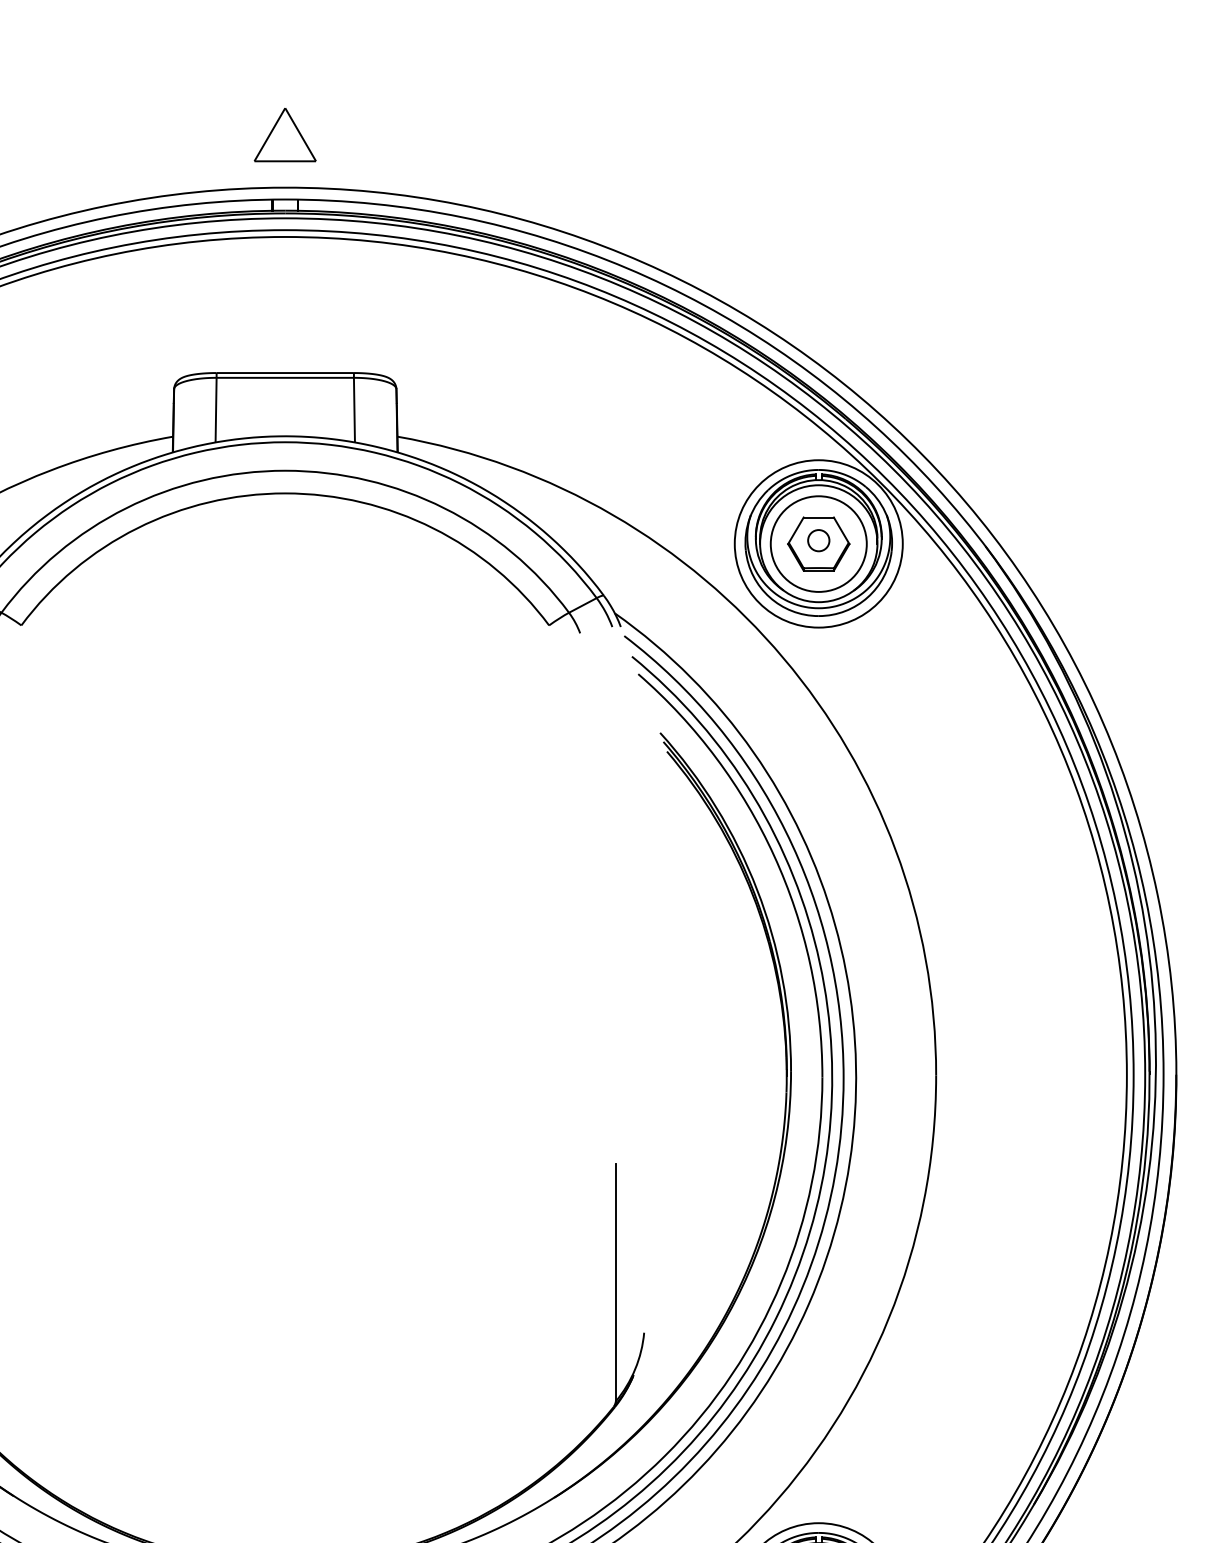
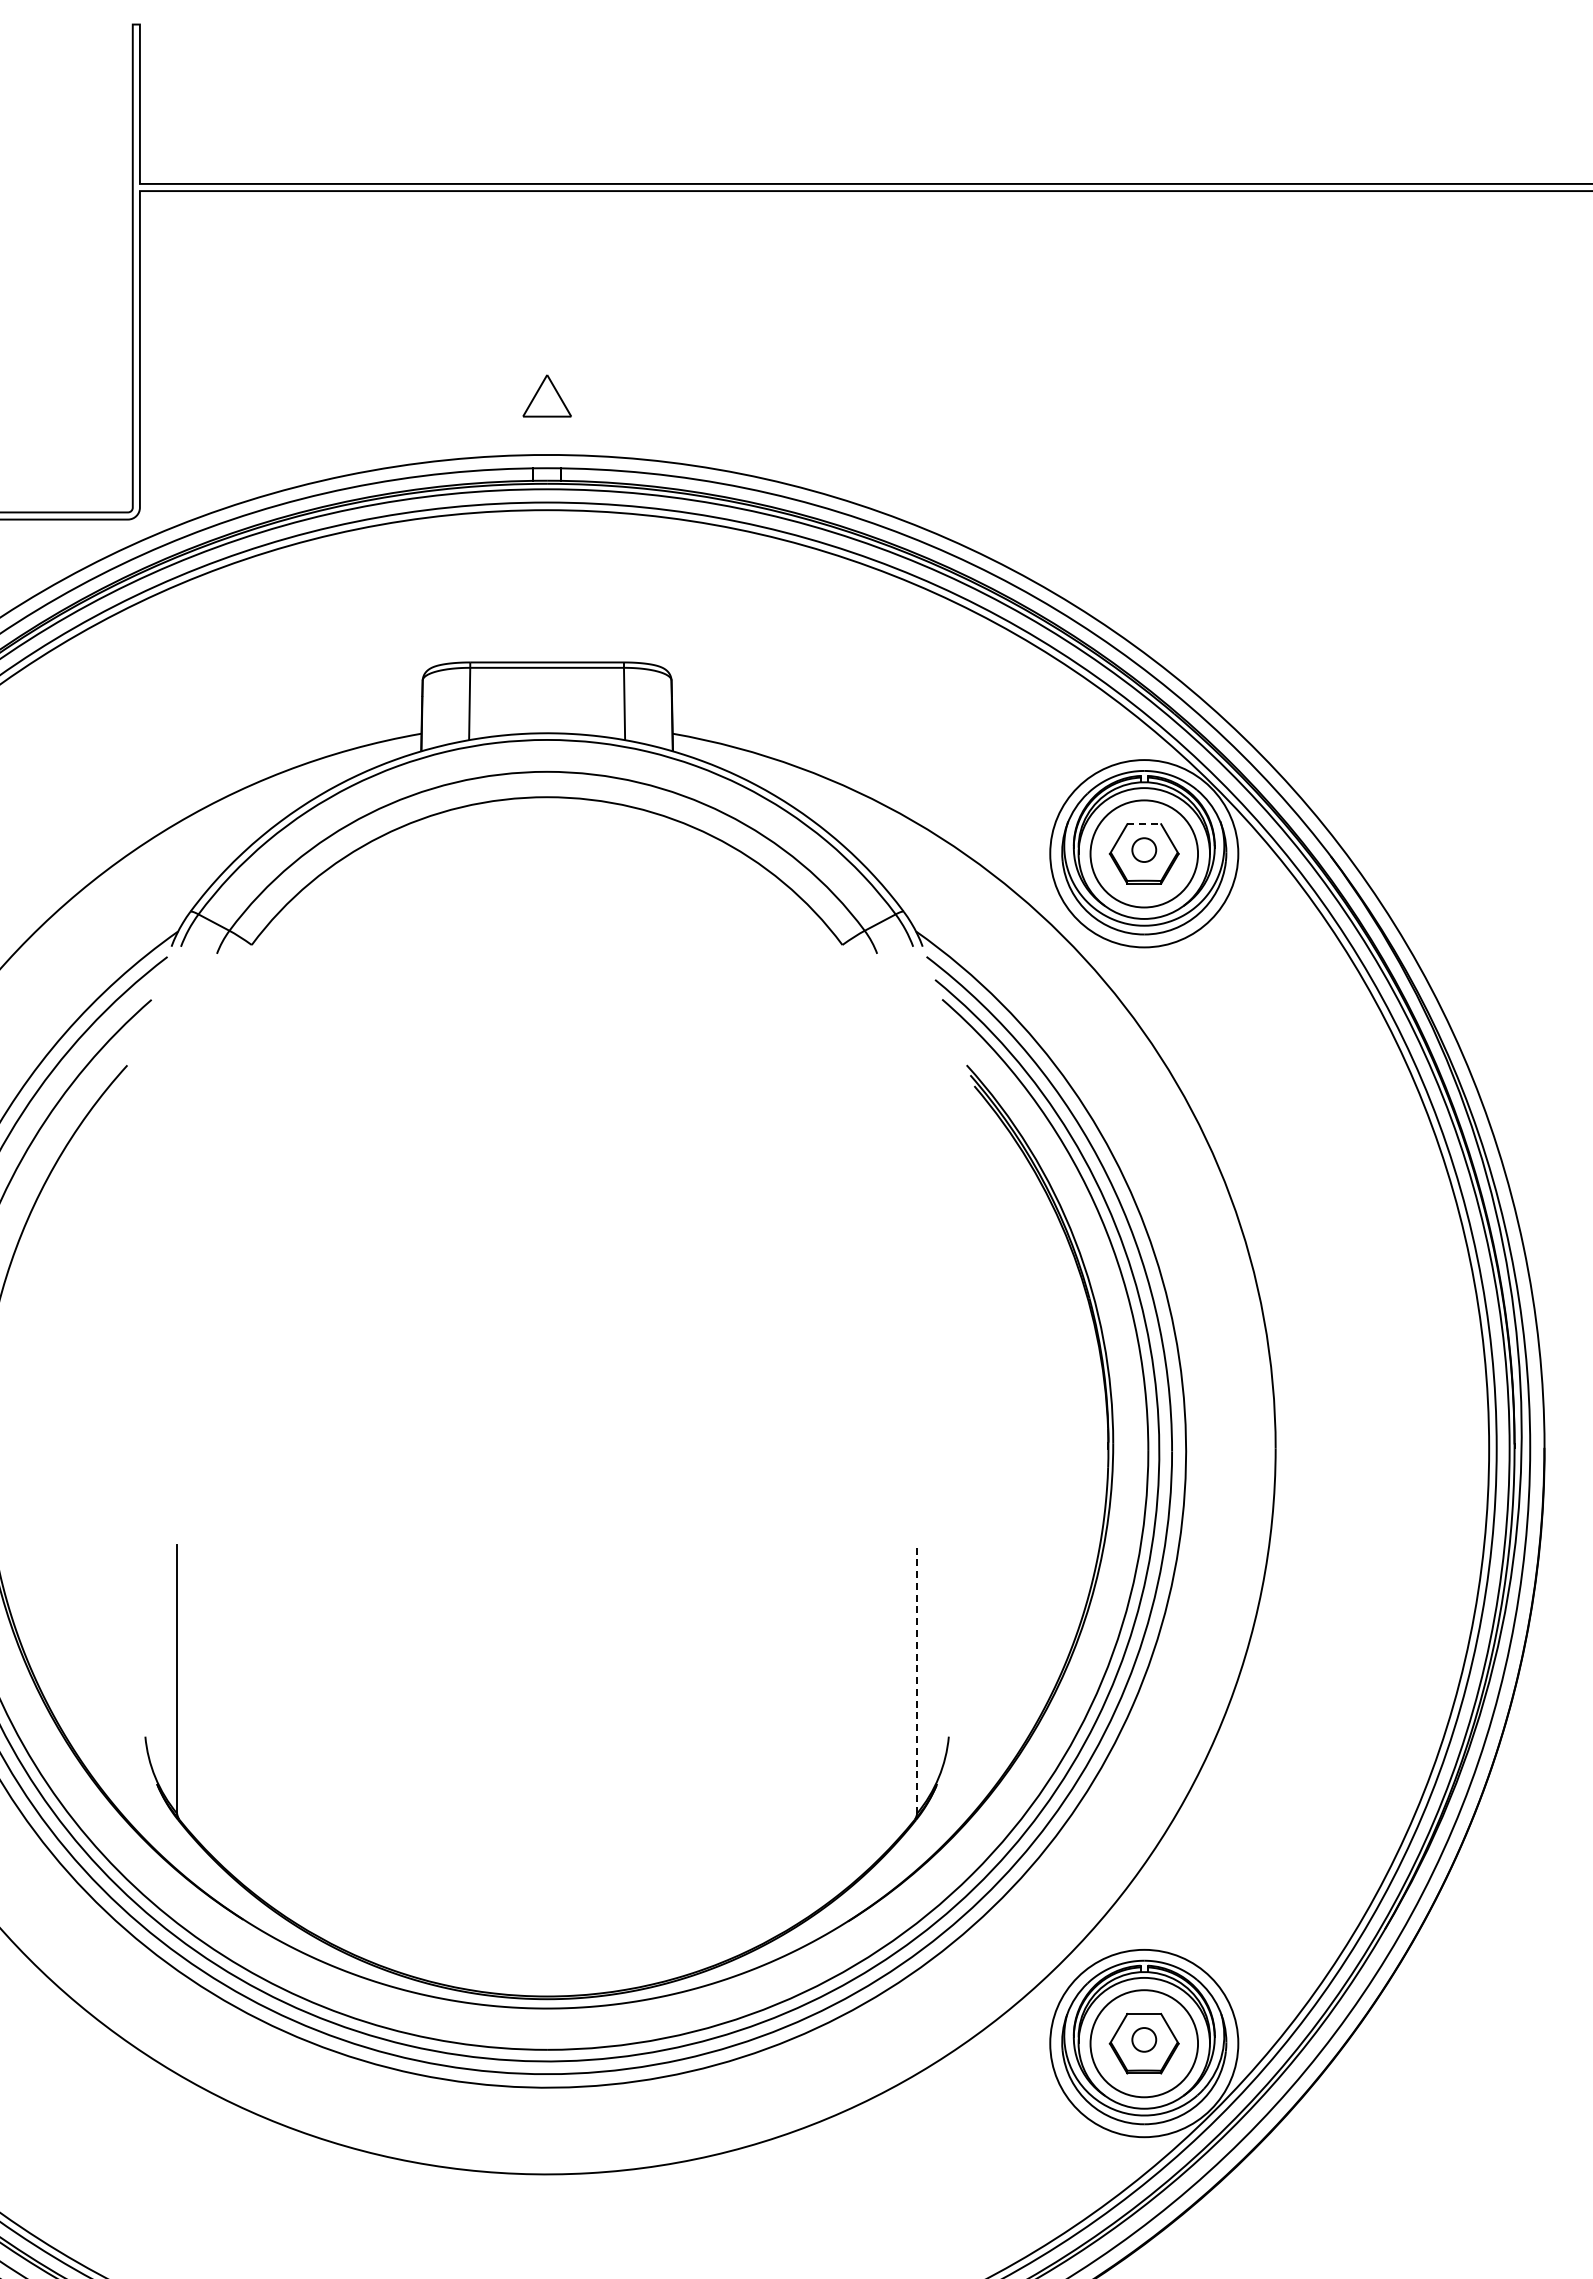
part: (285, 134) -> (547, 395), size x0.7
line: (818, 517) -> (1144, 824), solid -> dashed
line: (616, 1282) -> (917, 1680), solid -> dashed

